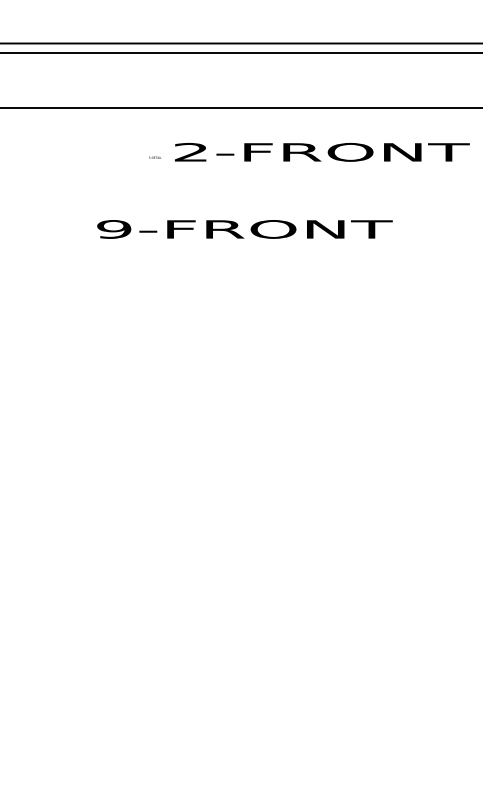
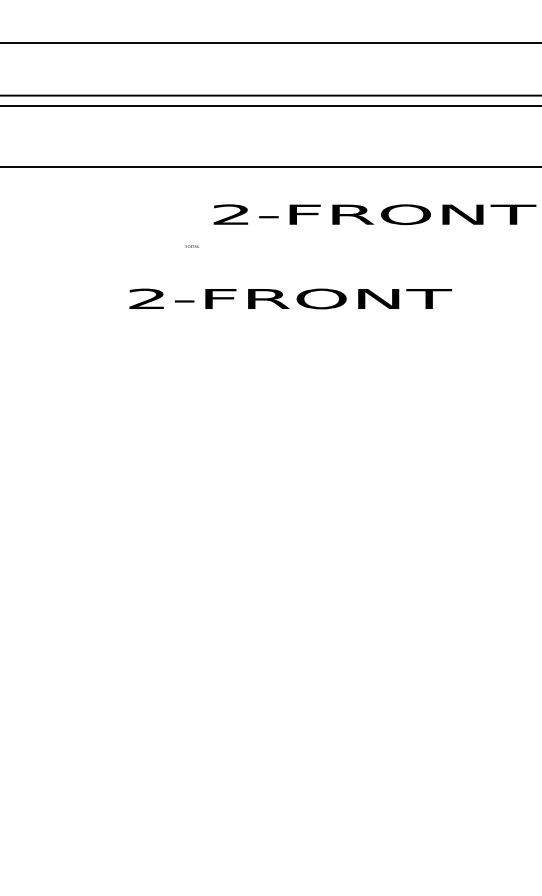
text: (154, 157) -> (191, 246), moved
text: (113, 228) -> (146, 298), 9-FRONT -> 2-FRONT

